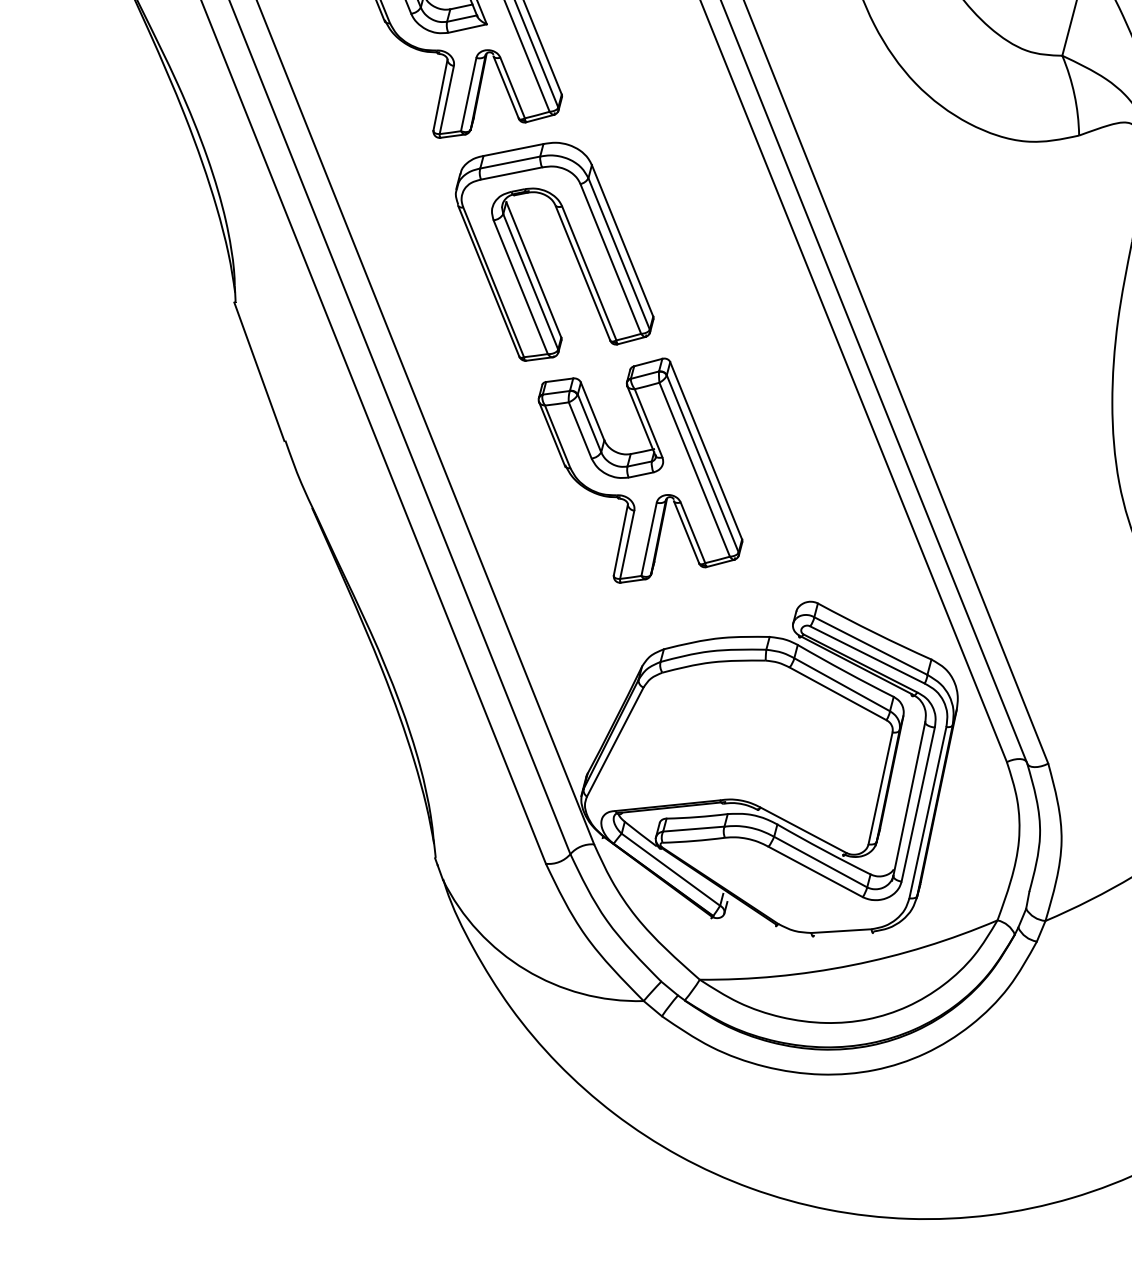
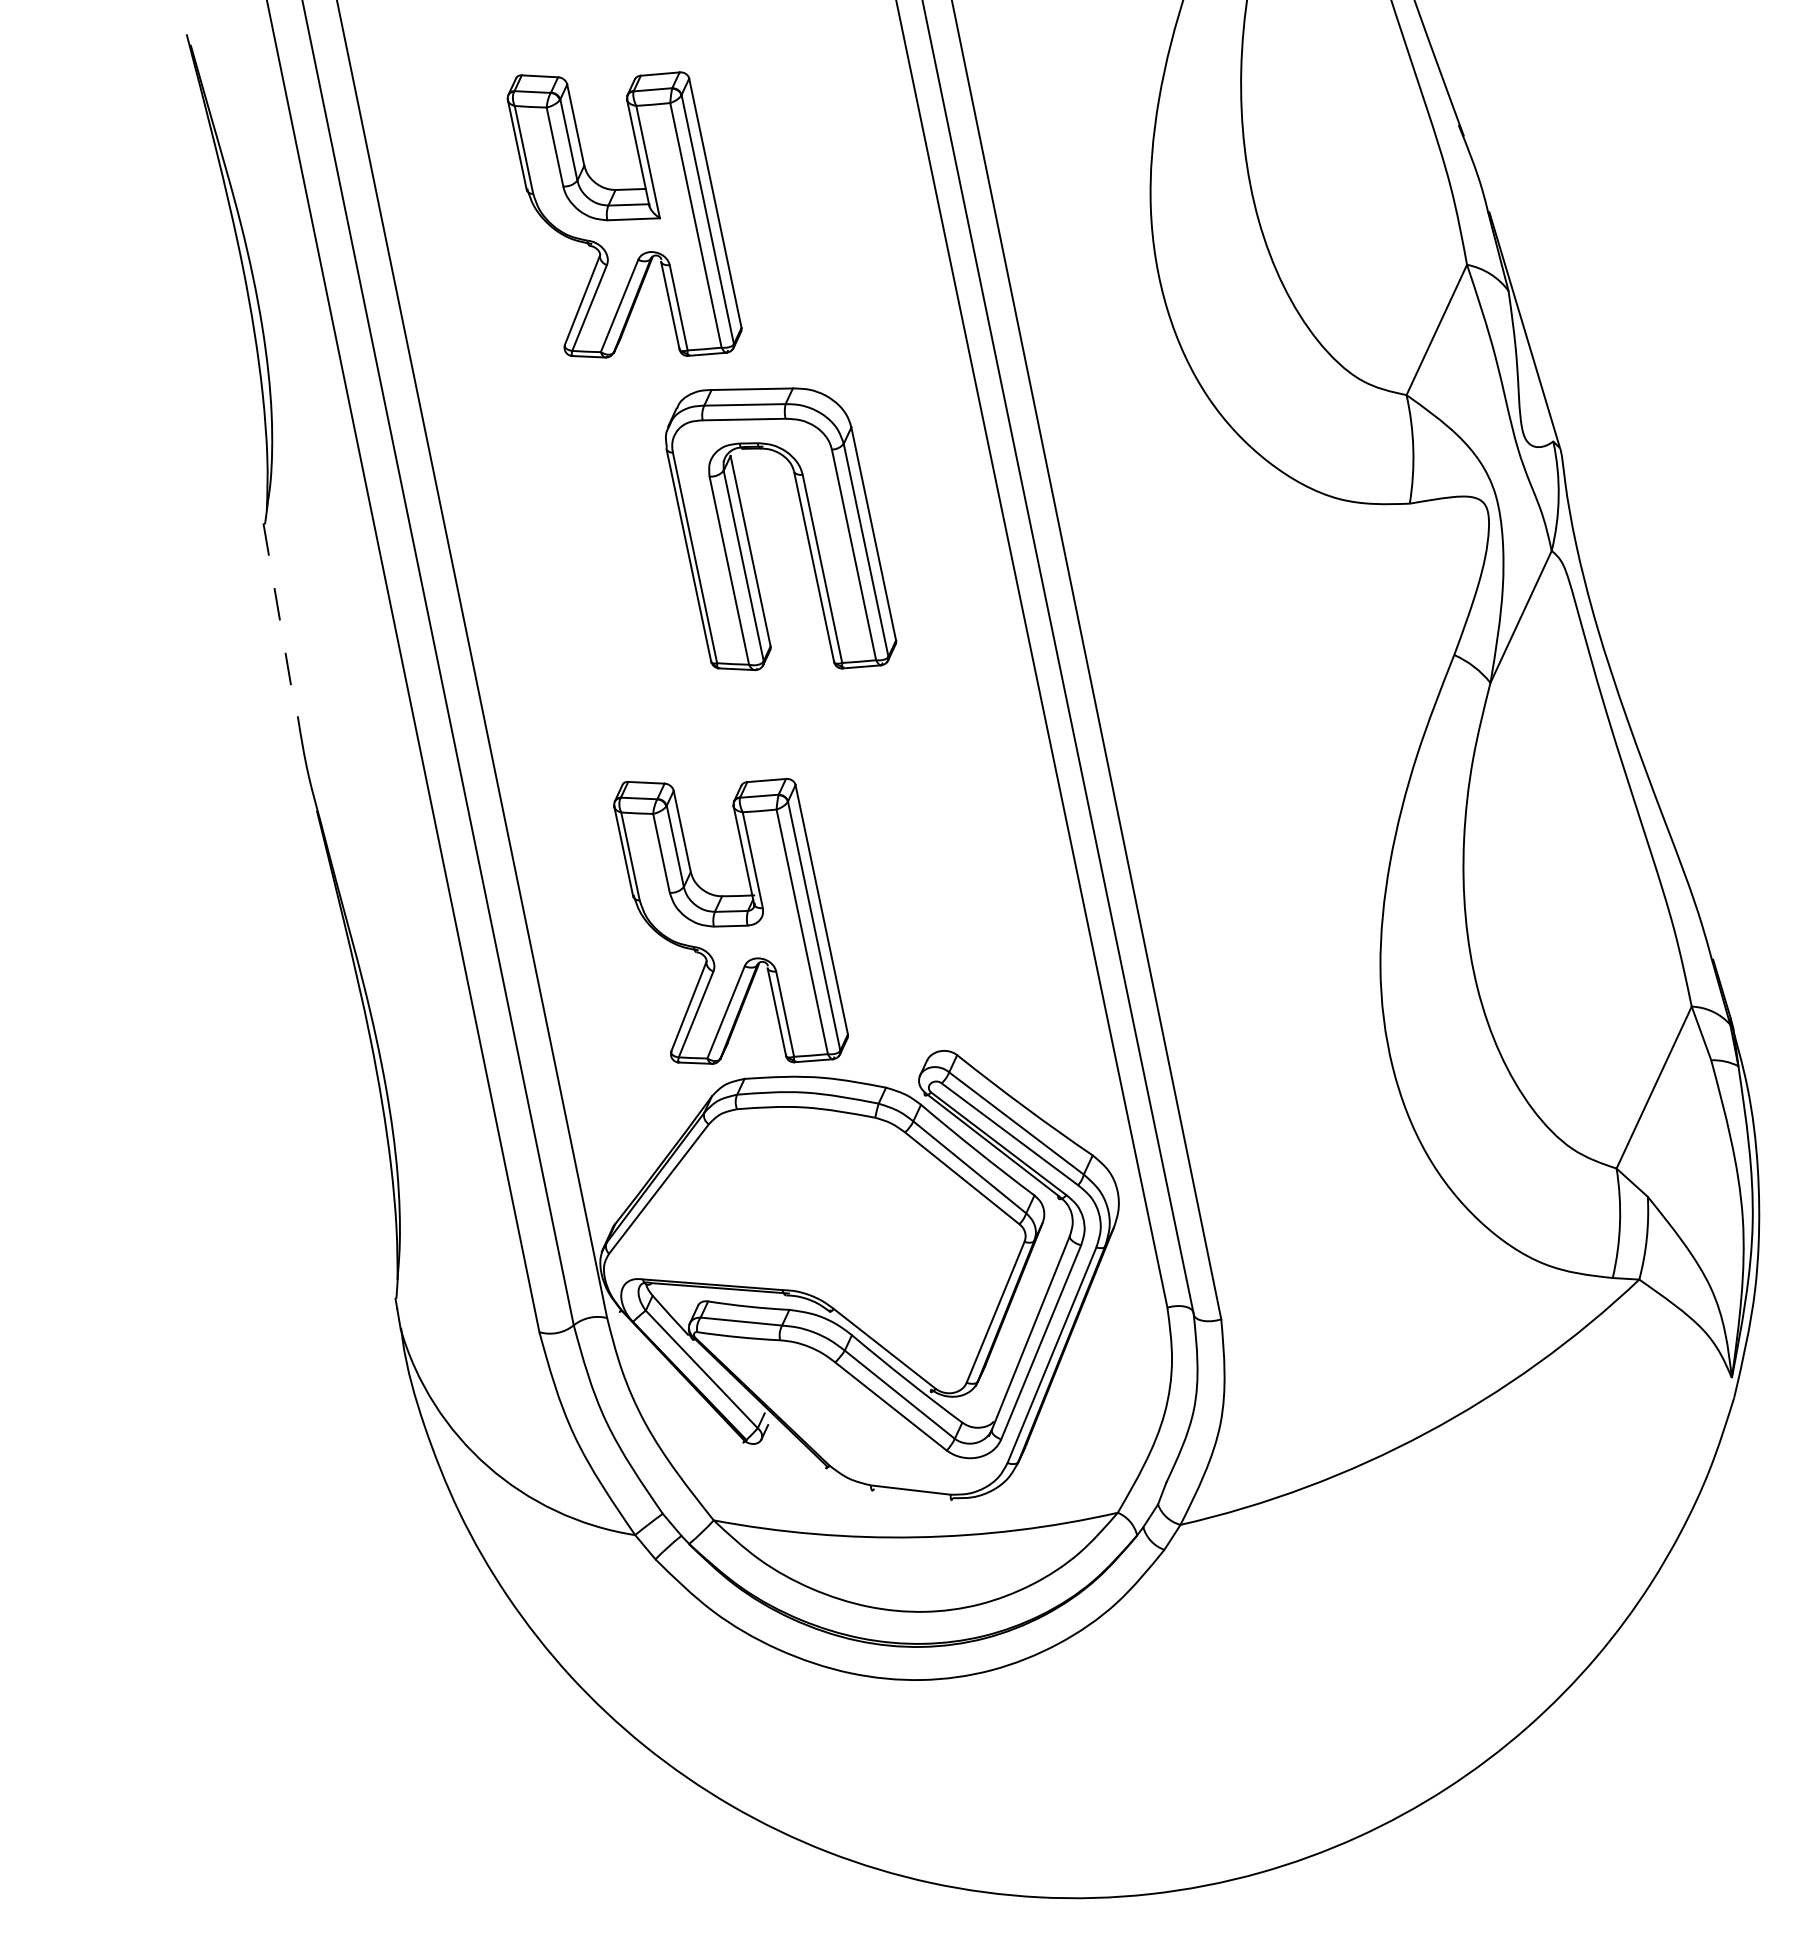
part: (569, 241) -> (803, 522), moved
line: (259, 372) -> (280, 620), solid -> dashed
part: (640, 471) -> (730, 921), moved

